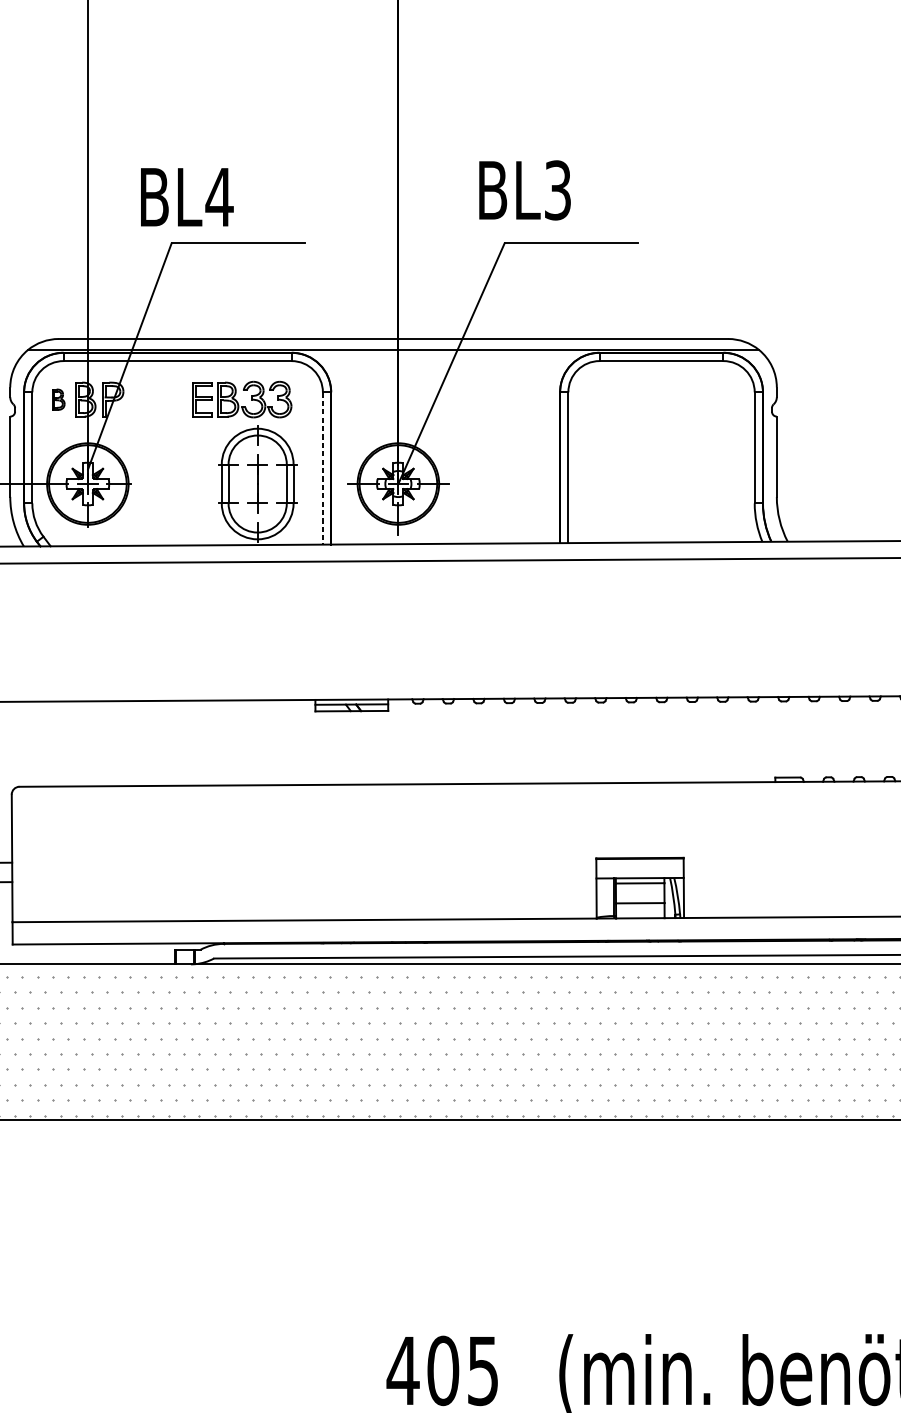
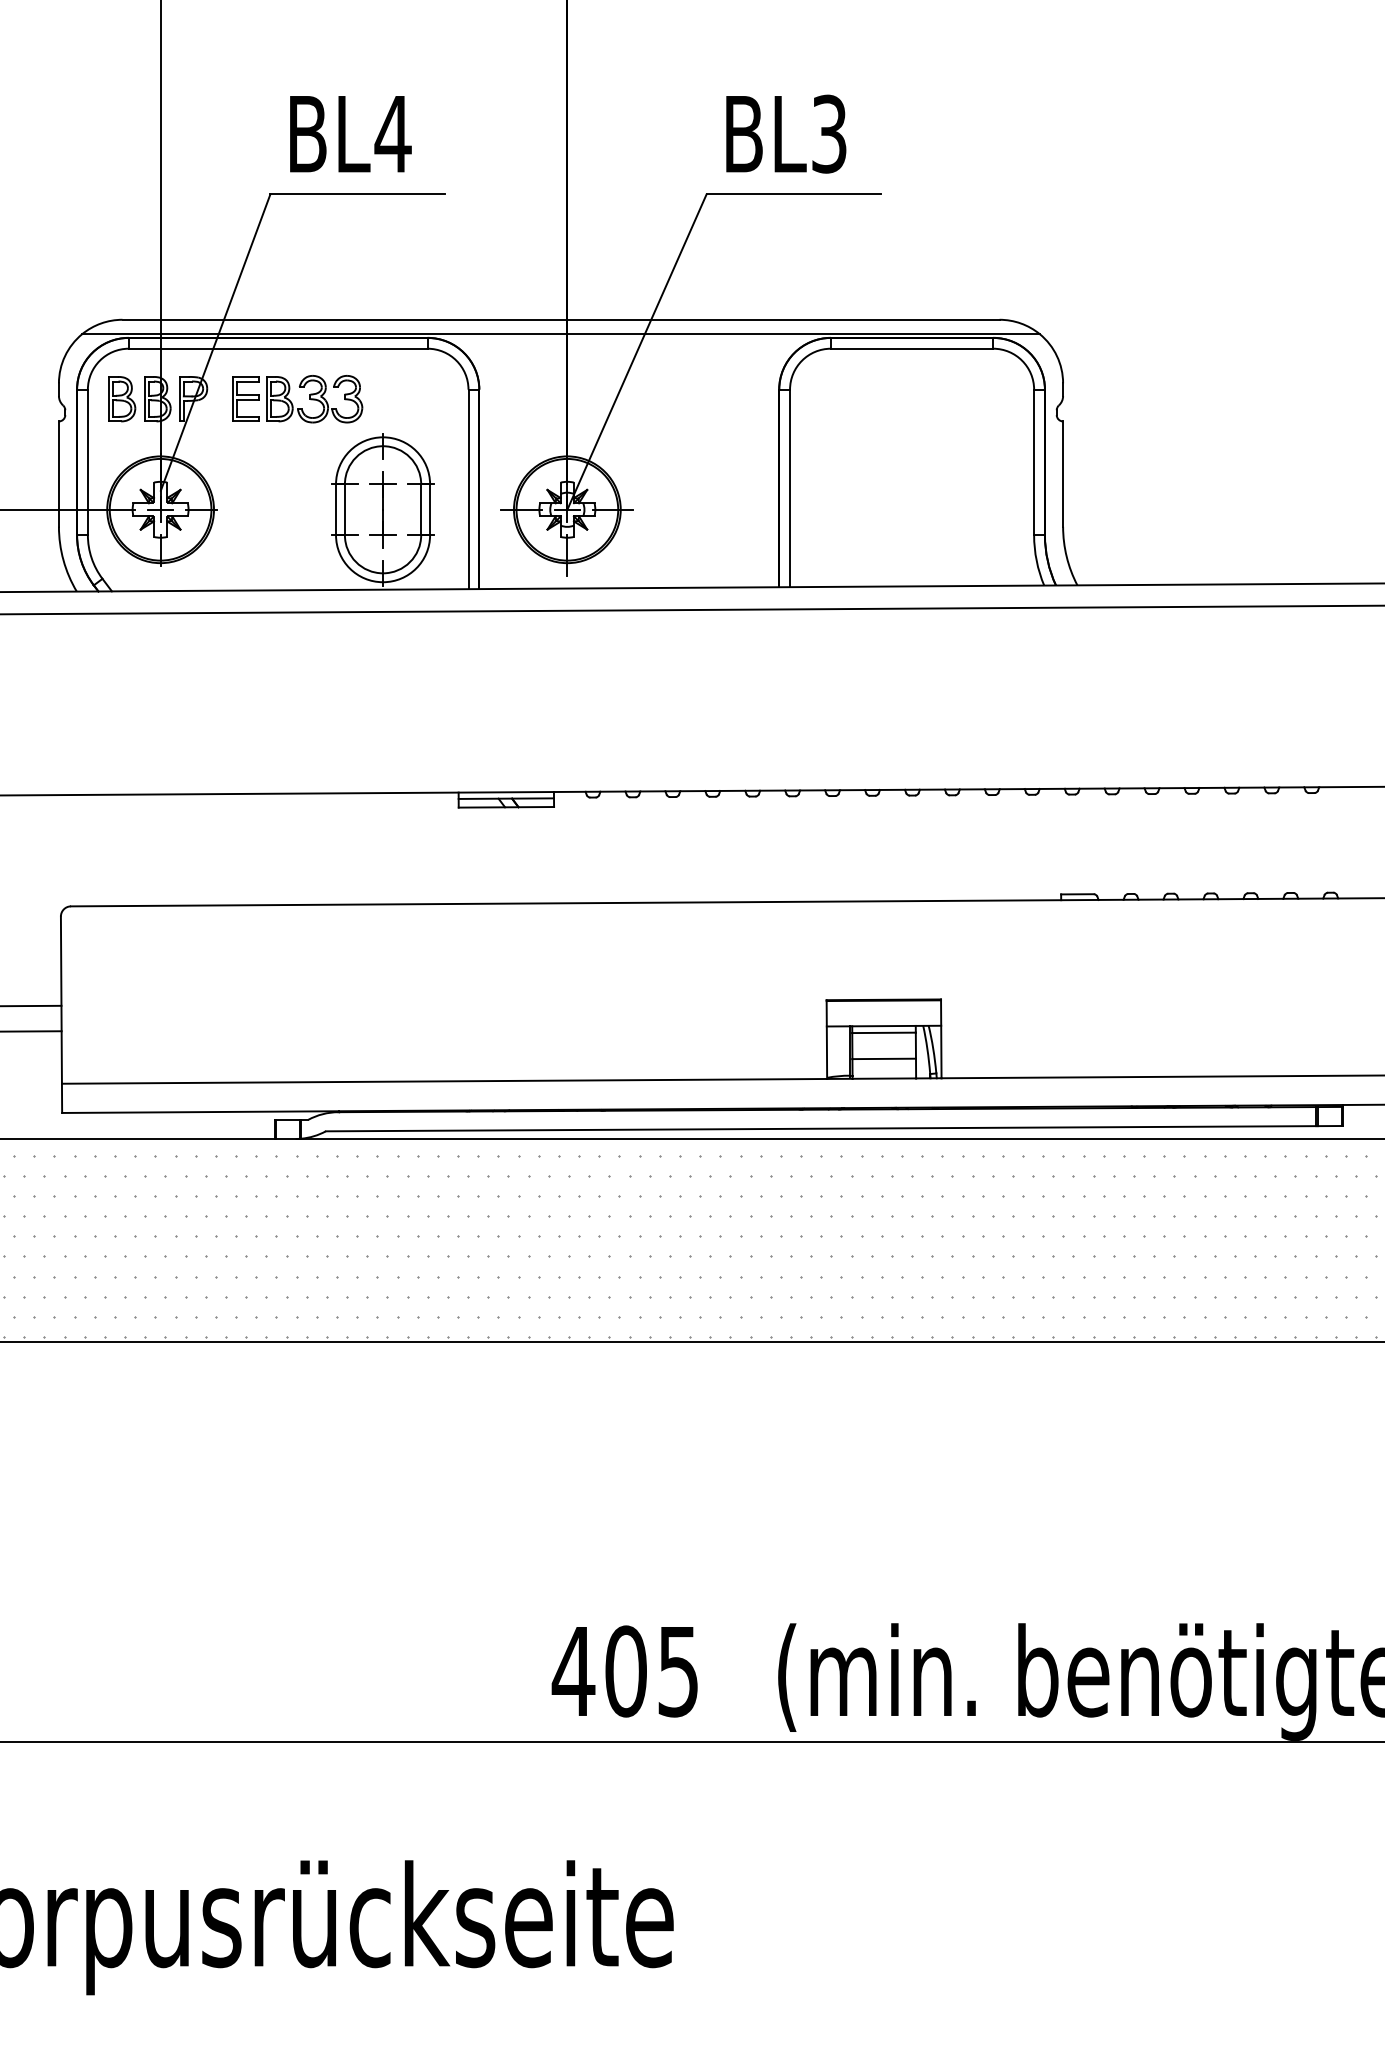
text: (525, 189) -> (786, 133), moved
text: (187, 197) -> (350, 134), moved
part: (58, 399) -> (122, 399), size x1.67
part: (242, 399) -> (297, 399), moved
line: (322, 468) -> (468, 489), dashed -> solid

